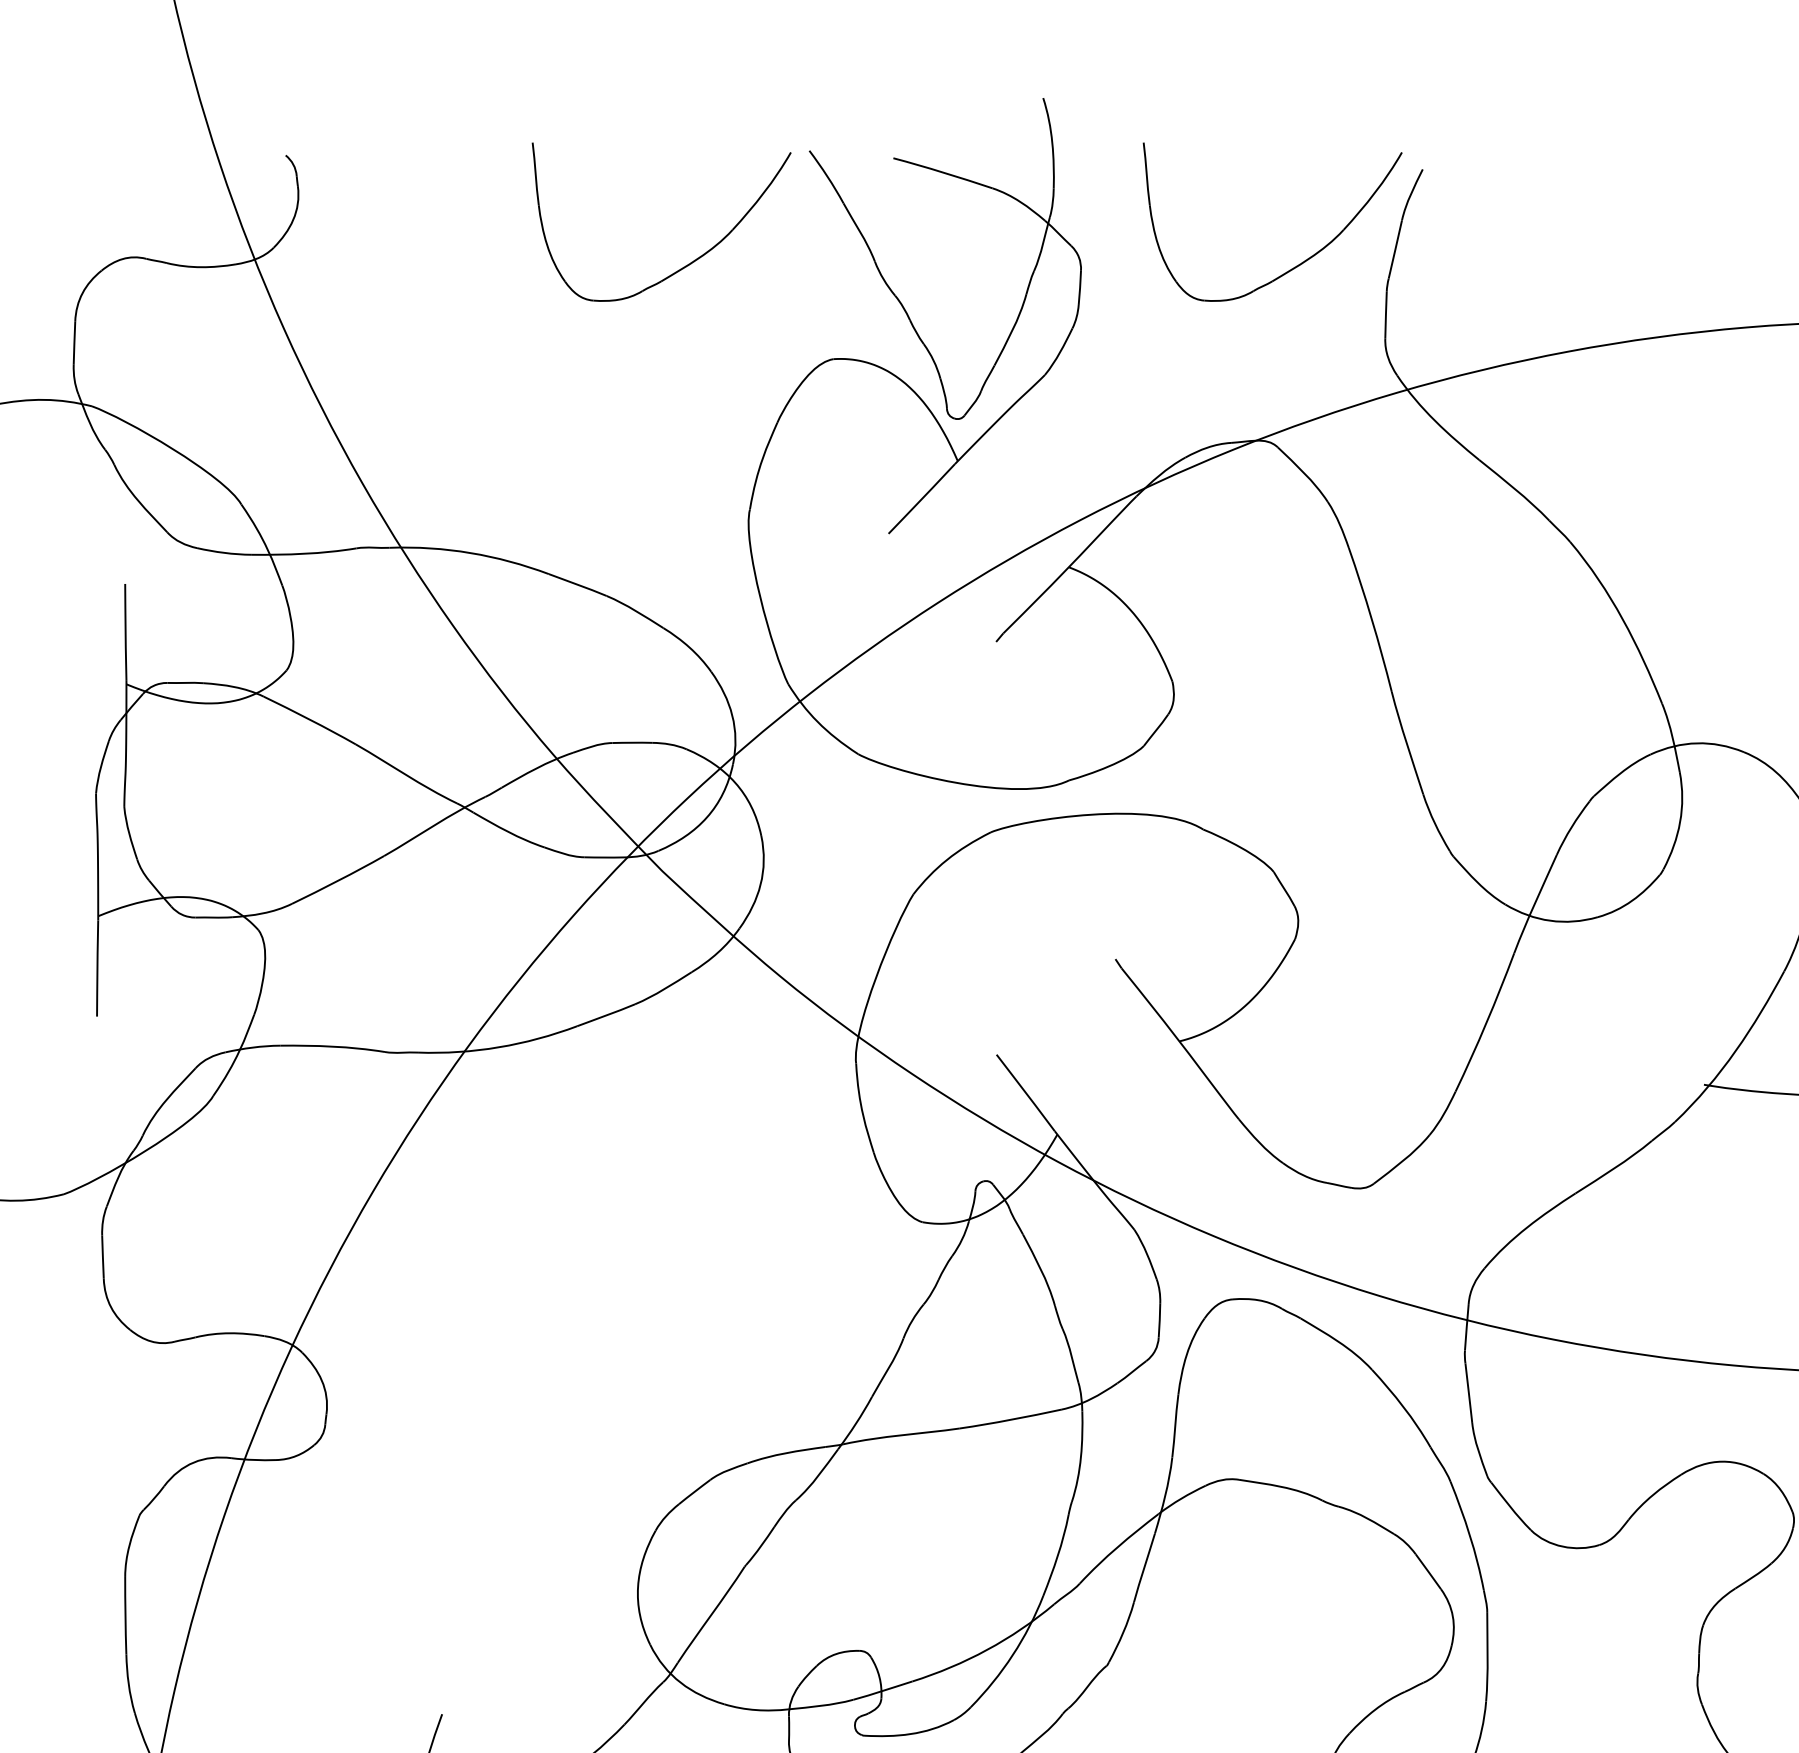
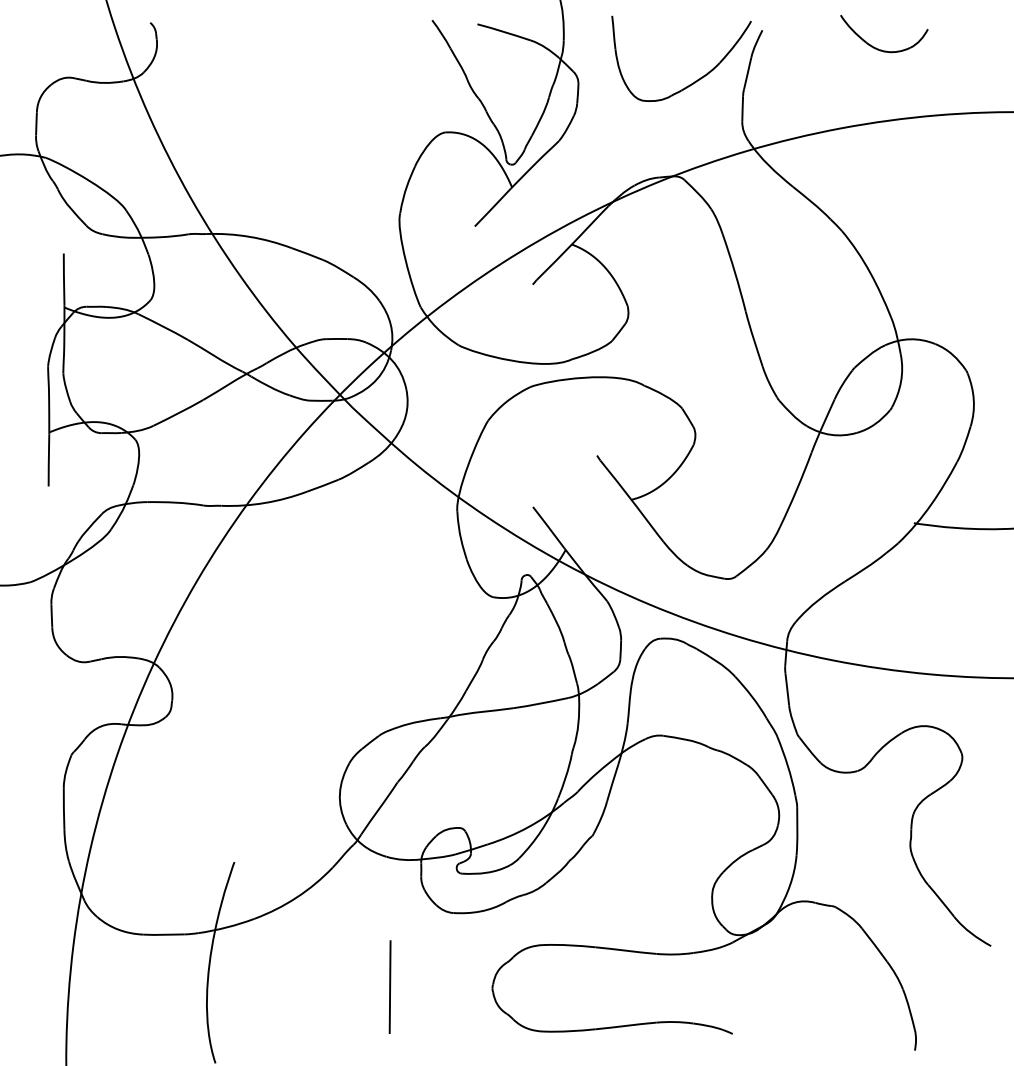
part: (1638, 203) -> (878, 48), added
part: (687, 262) -> (366, 80), removed

